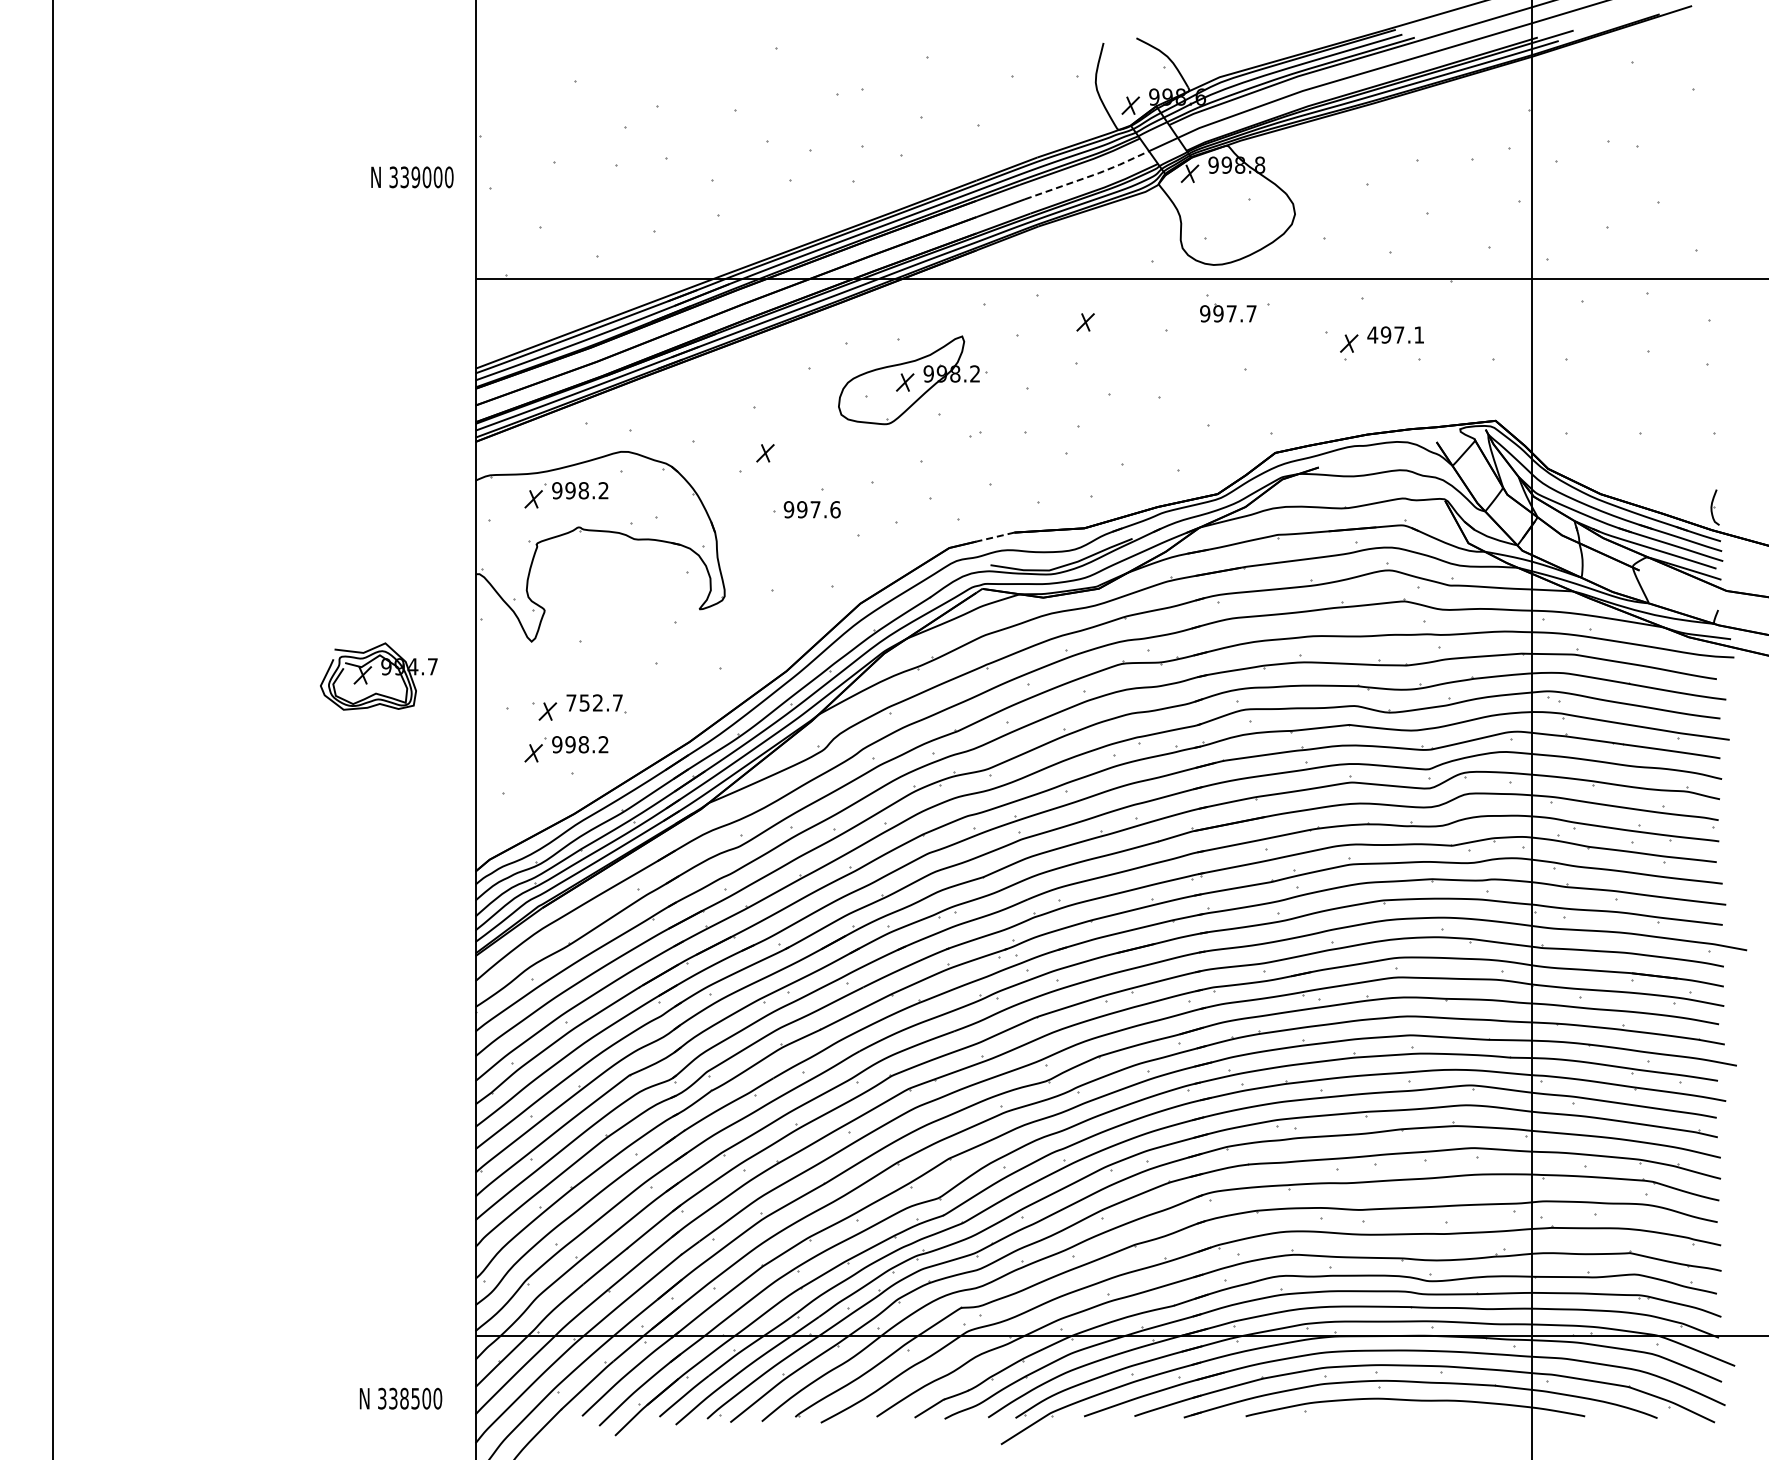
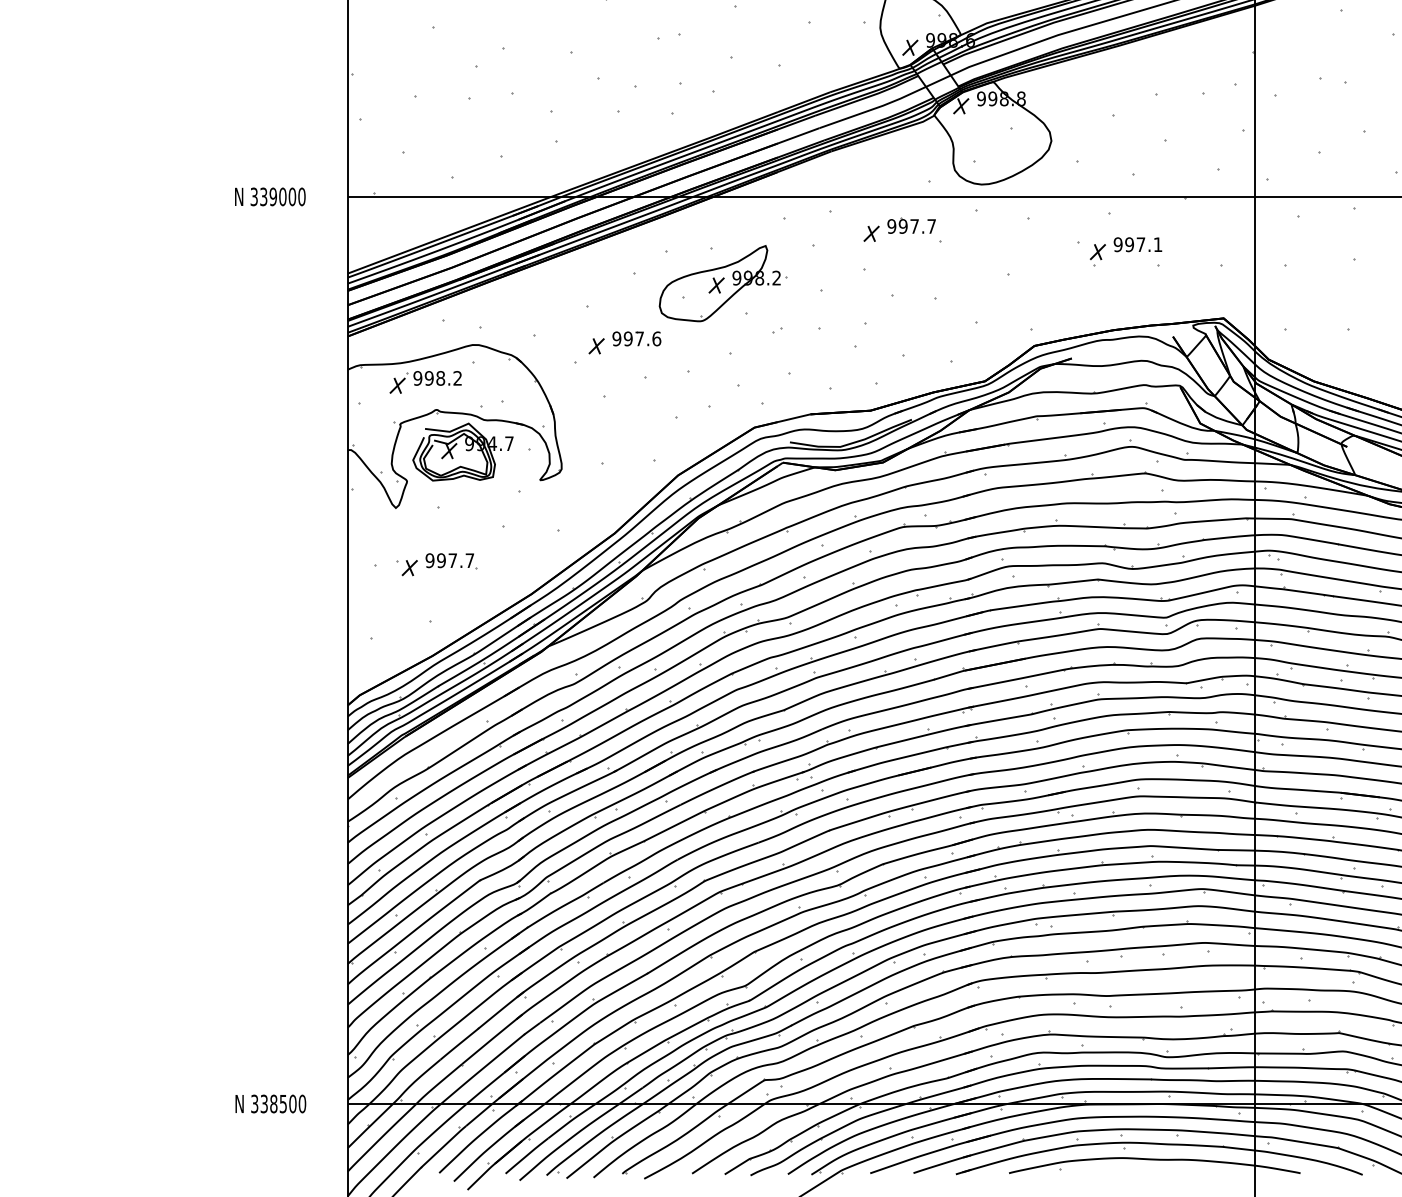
line: (1088, 176) -> (874, 108), dashed -> solid
text: (412, 177) -> (270, 197), moved
part: (1228, 312) -> (911, 225), moved
text: (1372, 334) -> (1117, 244), 497.1 -> 997.1
part: (811, 509) -> (636, 338), moved
line: (994, 537) -> (793, 418), dashed -> solid
part: (378, 676) -> (462, 452), moved
text: (584, 702) -> (441, 560), 752.7 -> 997.7
part: (566, 749) -> (425, 600), removed
text: (400, 1398) -> (270, 1103), moved

